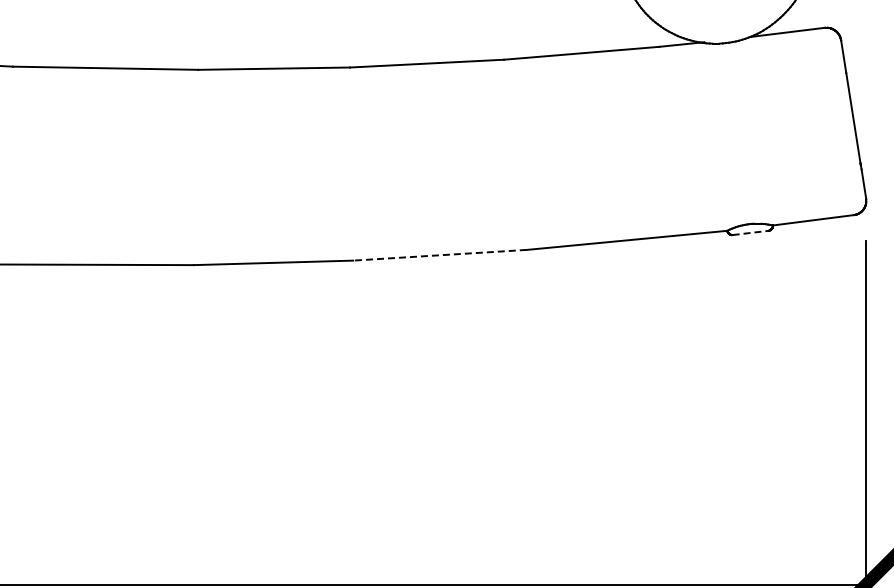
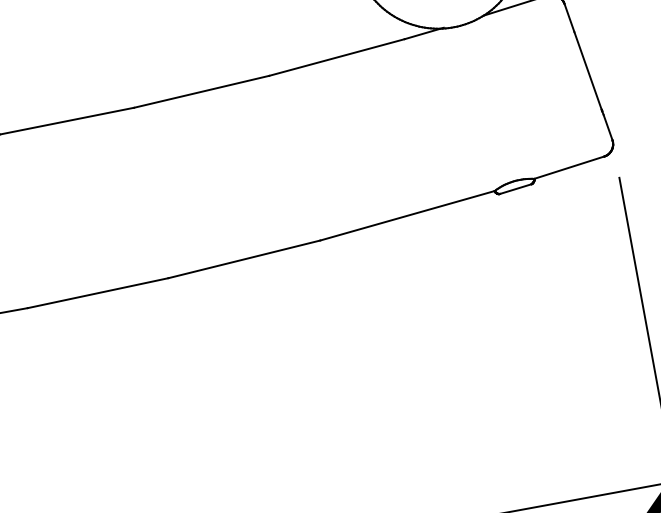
line: (751, 232) -> (516, 188), dashed -> solid
line: (439, 255) -> (243, 259), dashed -> solid

